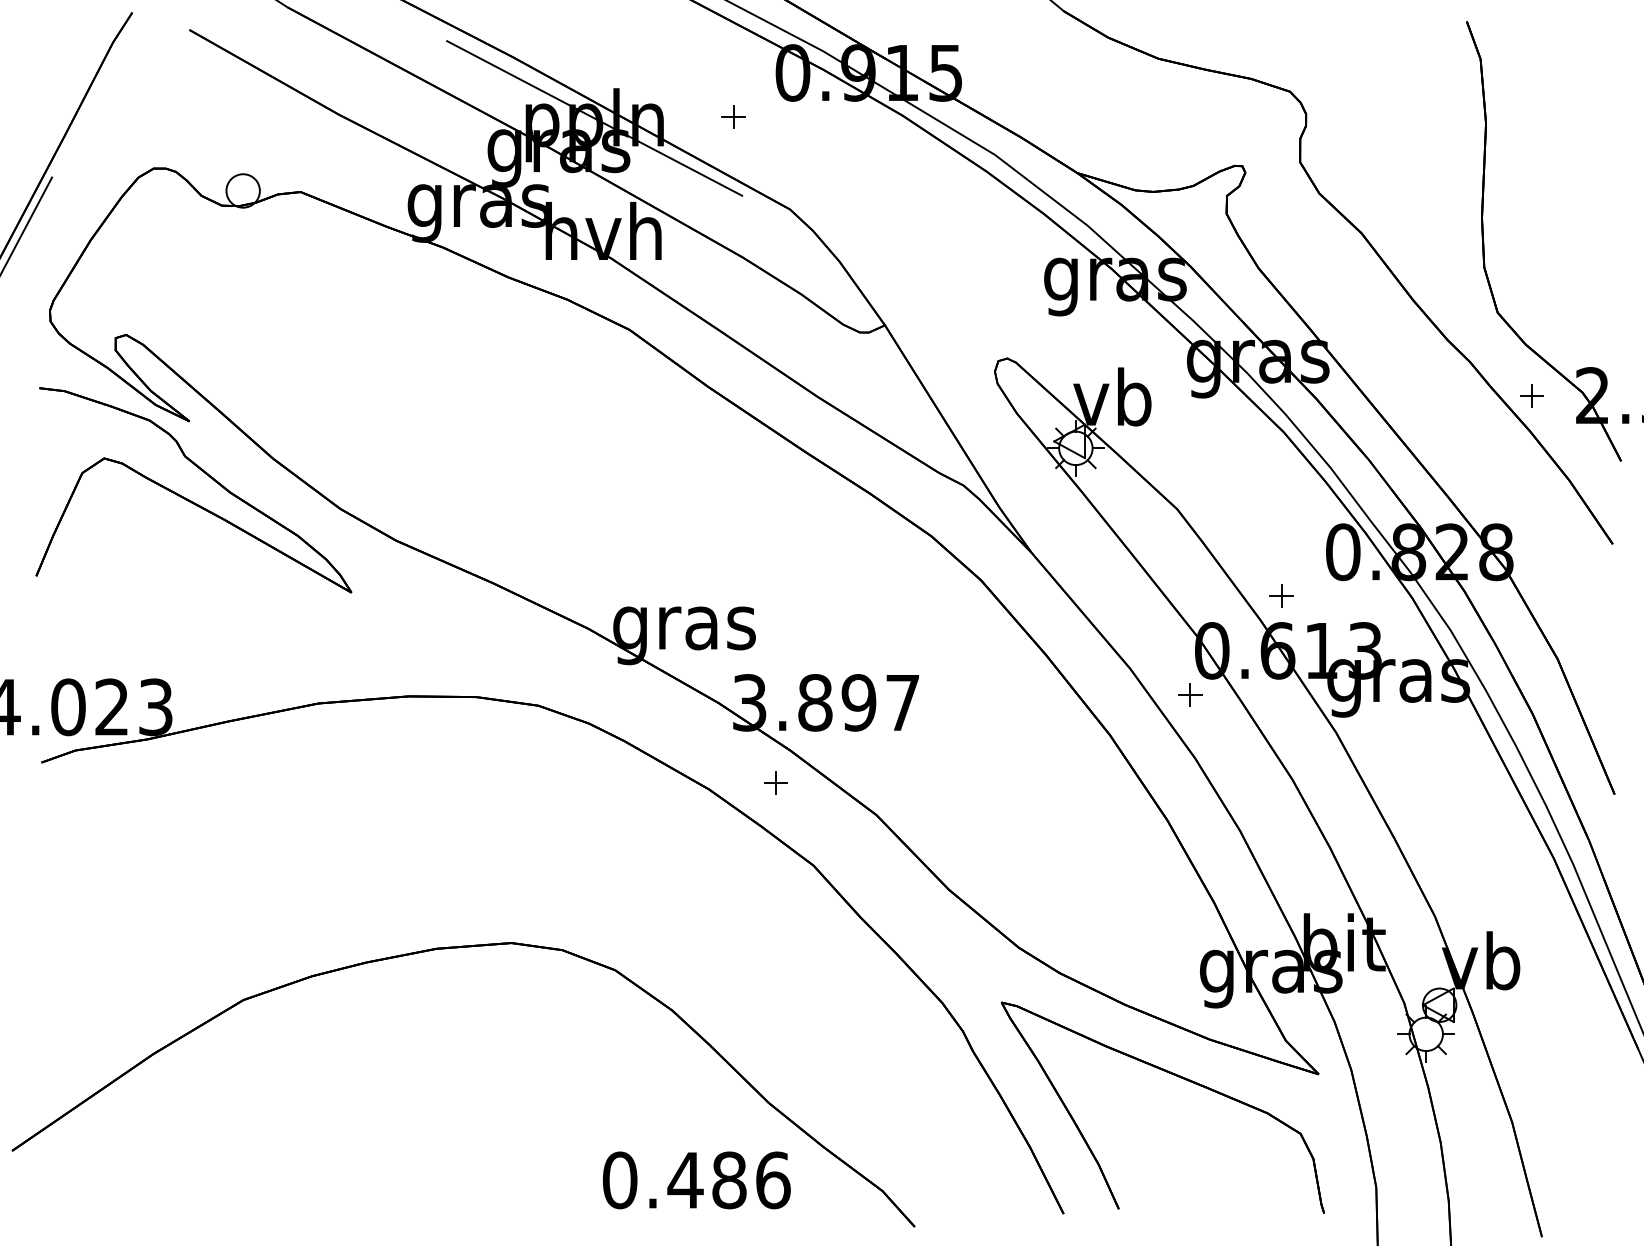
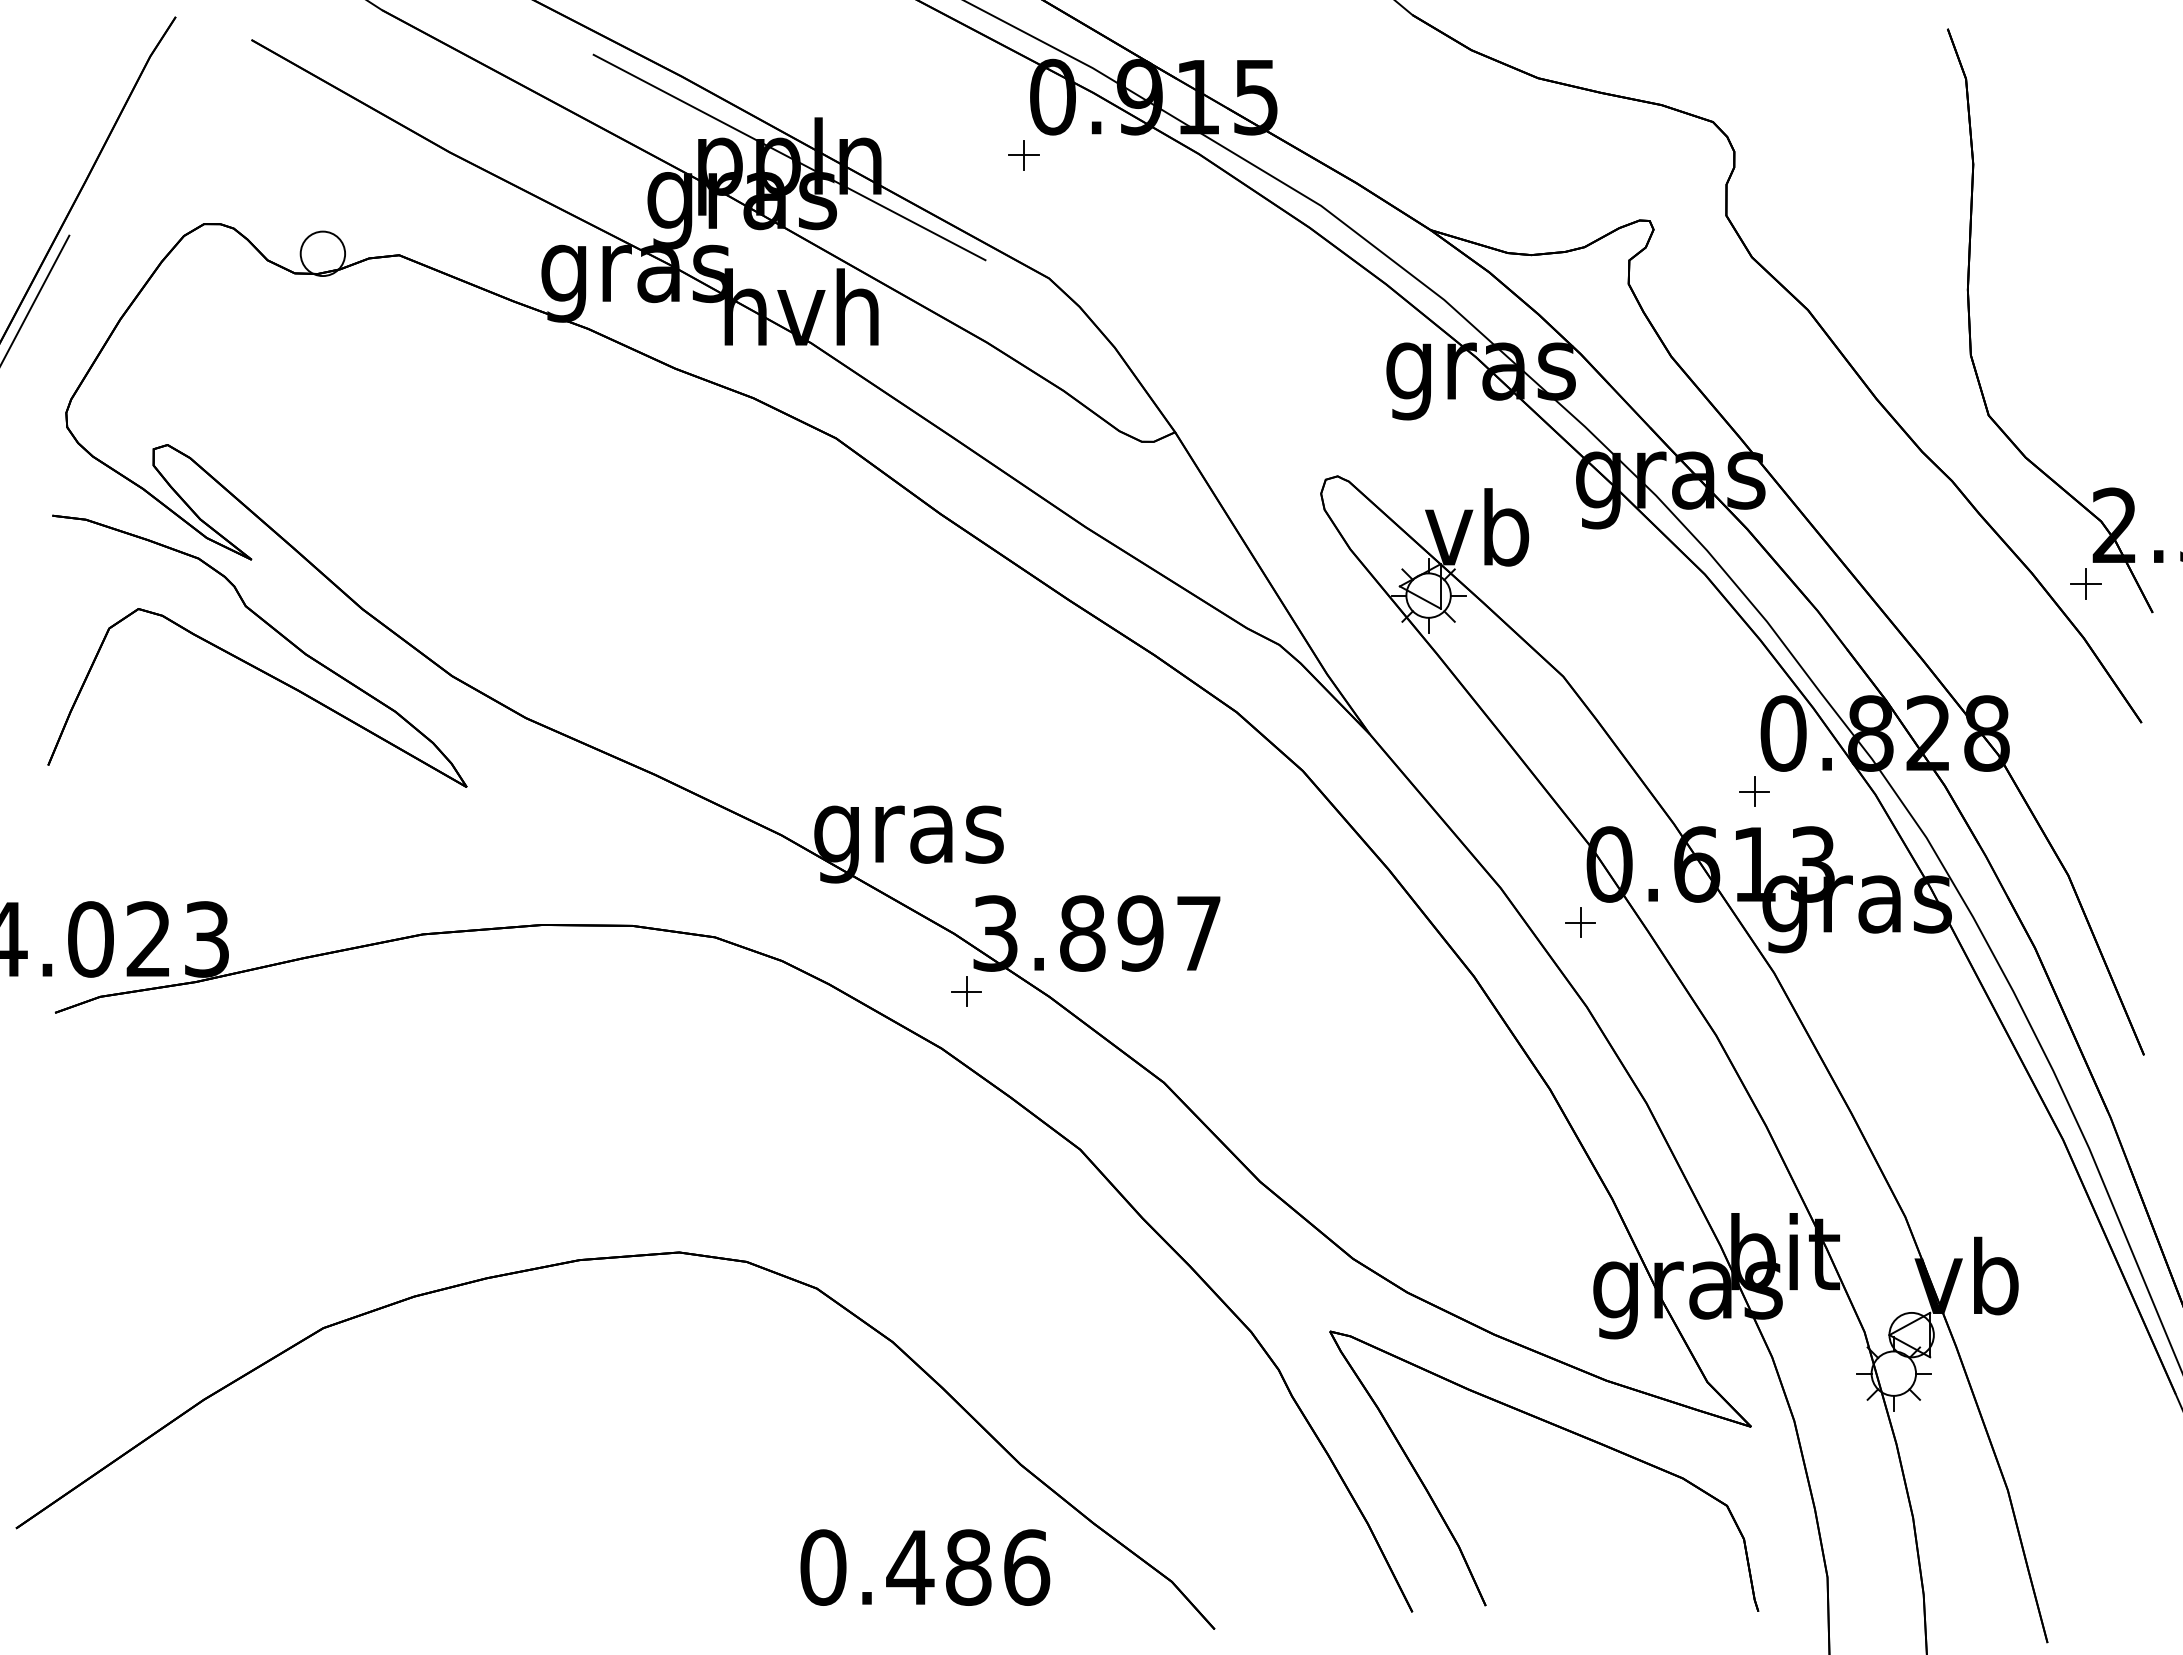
part: (733, 116) -> (1023, 155), moved
part: (1531, 395) -> (2085, 583), moved
part: (1281, 595) -> (1754, 791), moved
part: (776, 782) -> (966, 991), moved

